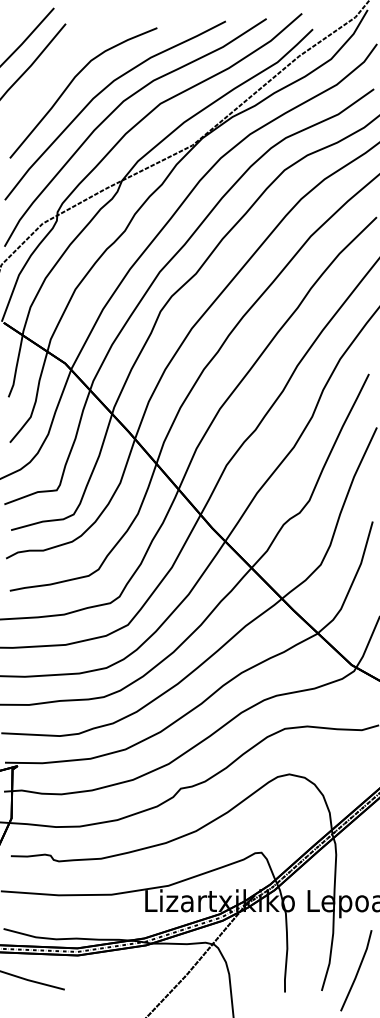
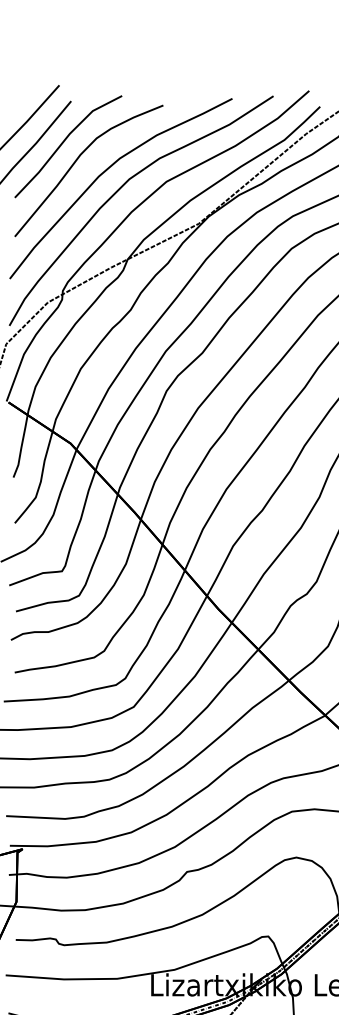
line: (59, 64) -> (64, 142), added

